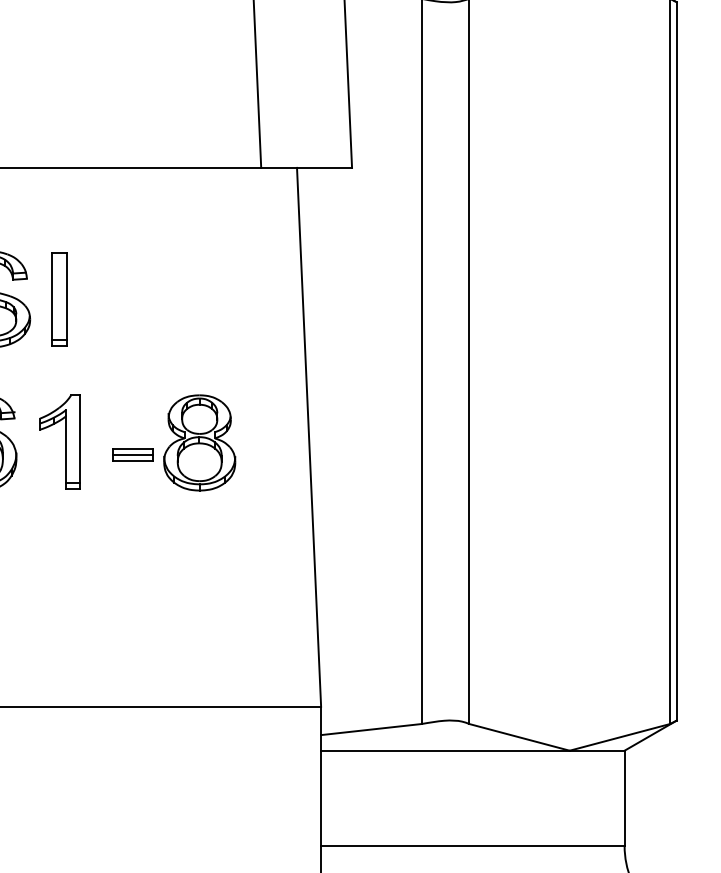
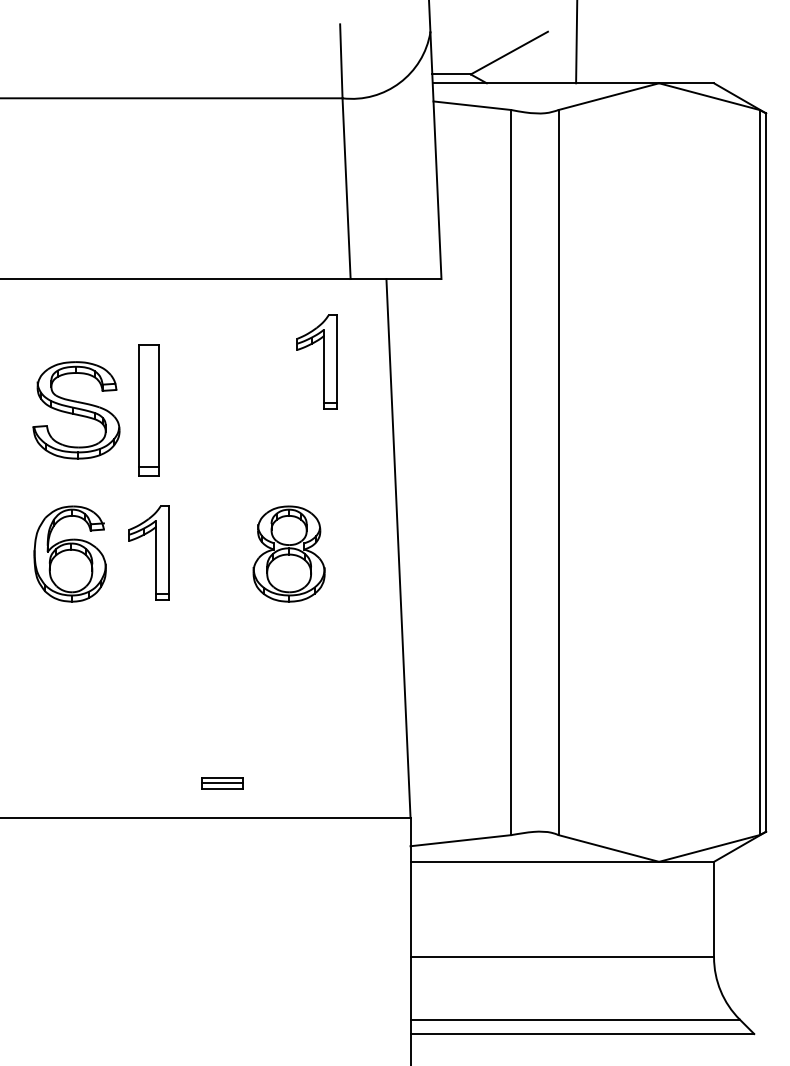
part: (234, 250) -> (323, 361), added
part: (59, 299) -> (148, 410), size x1.4
part: (133, 455) -> (222, 783), moved

